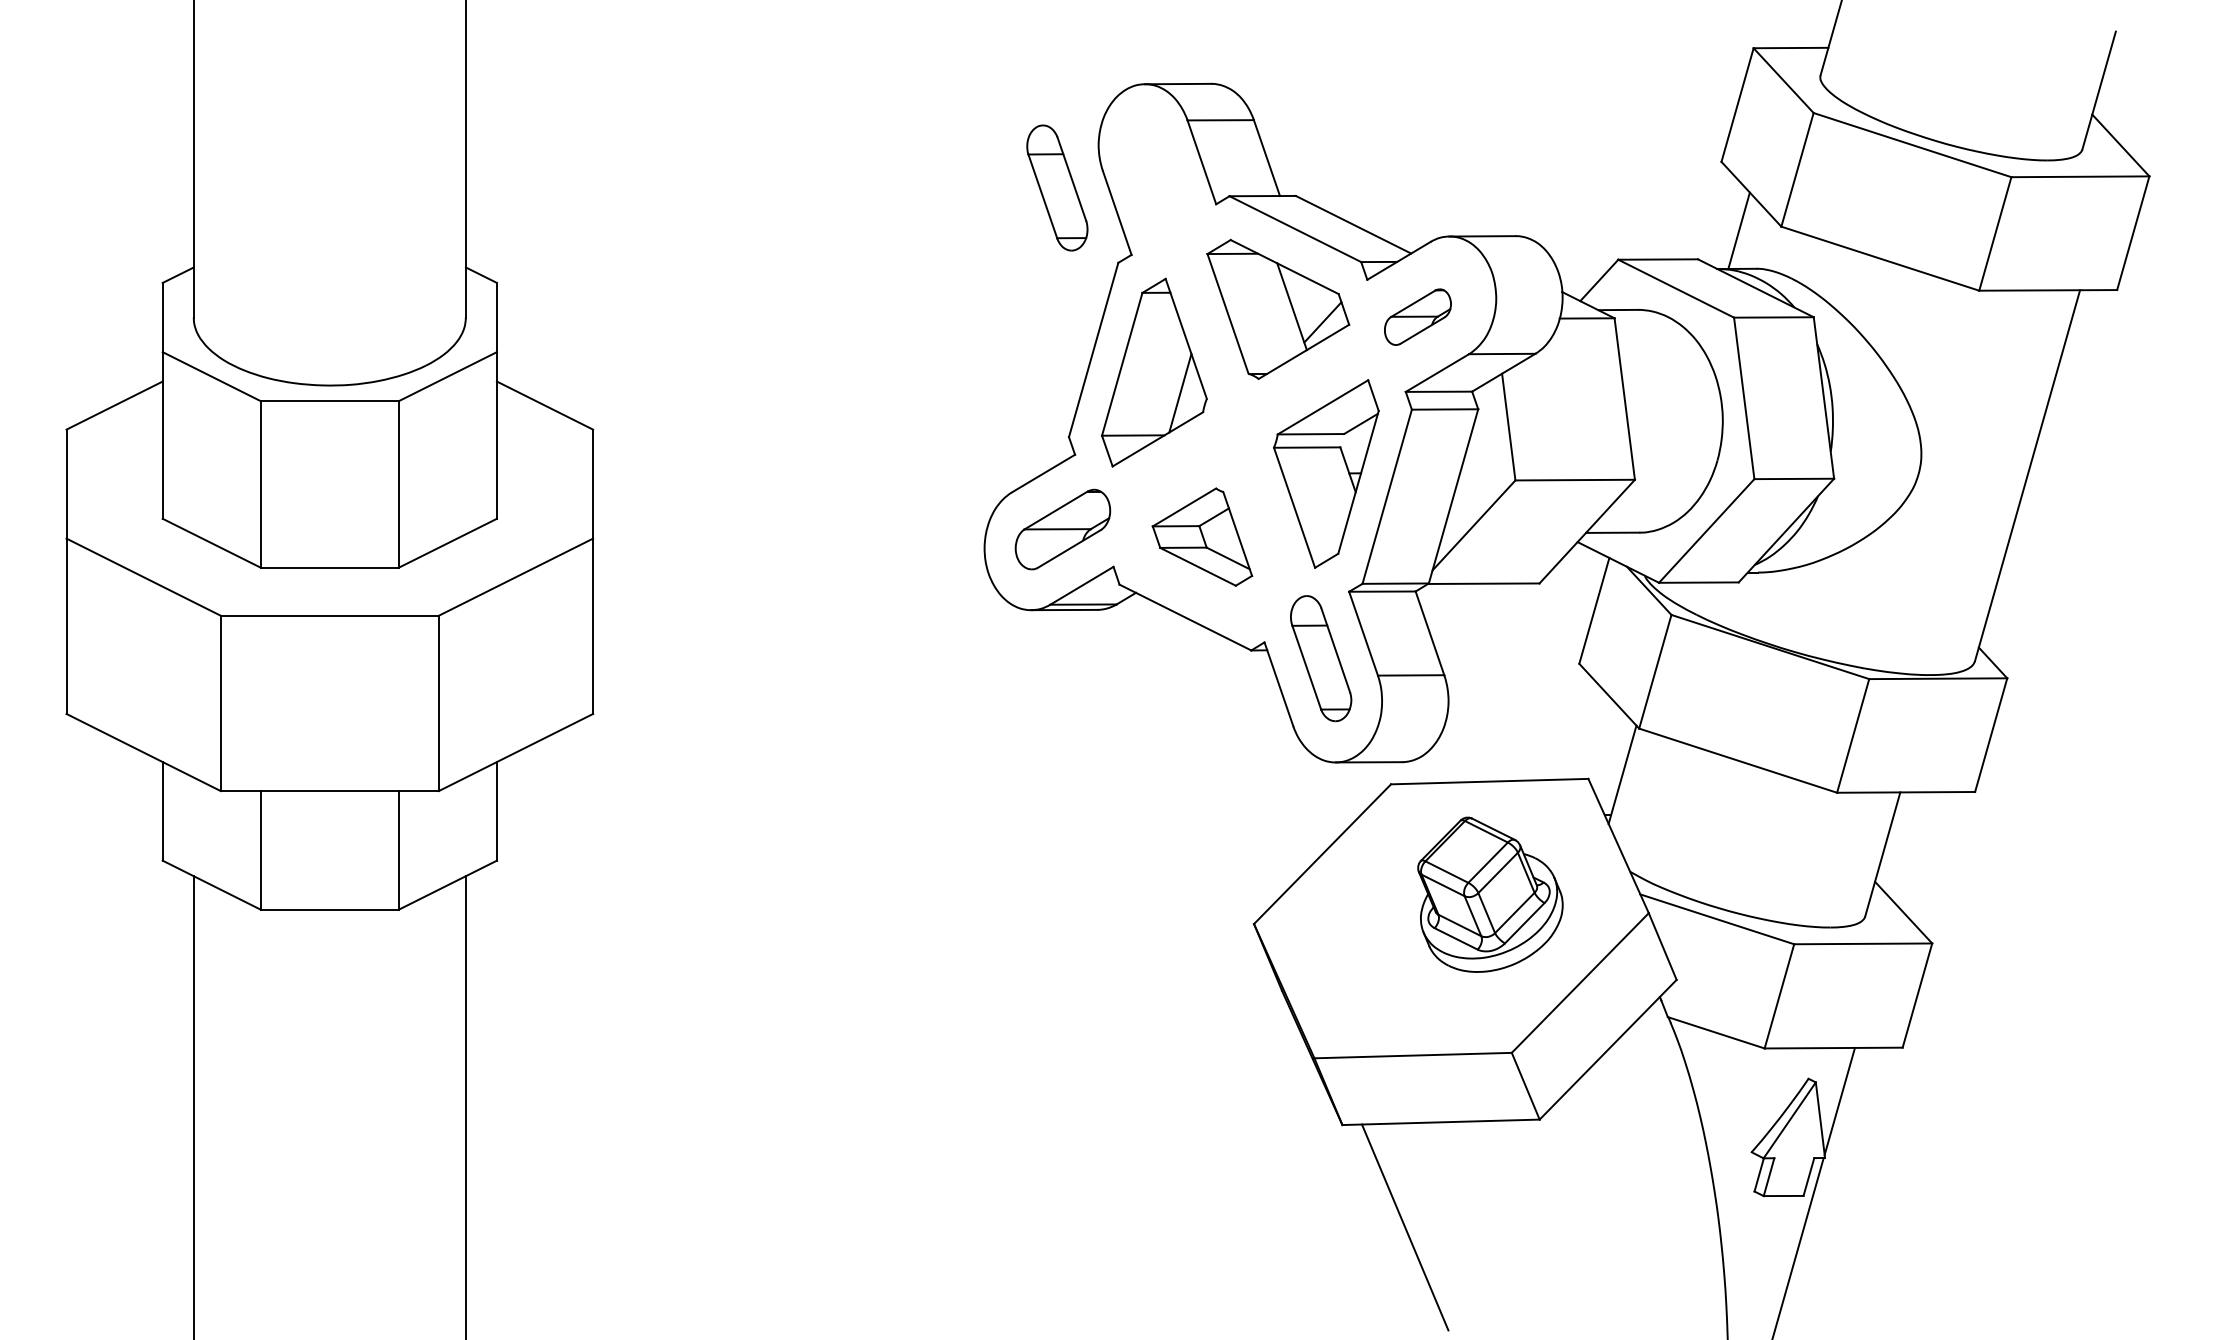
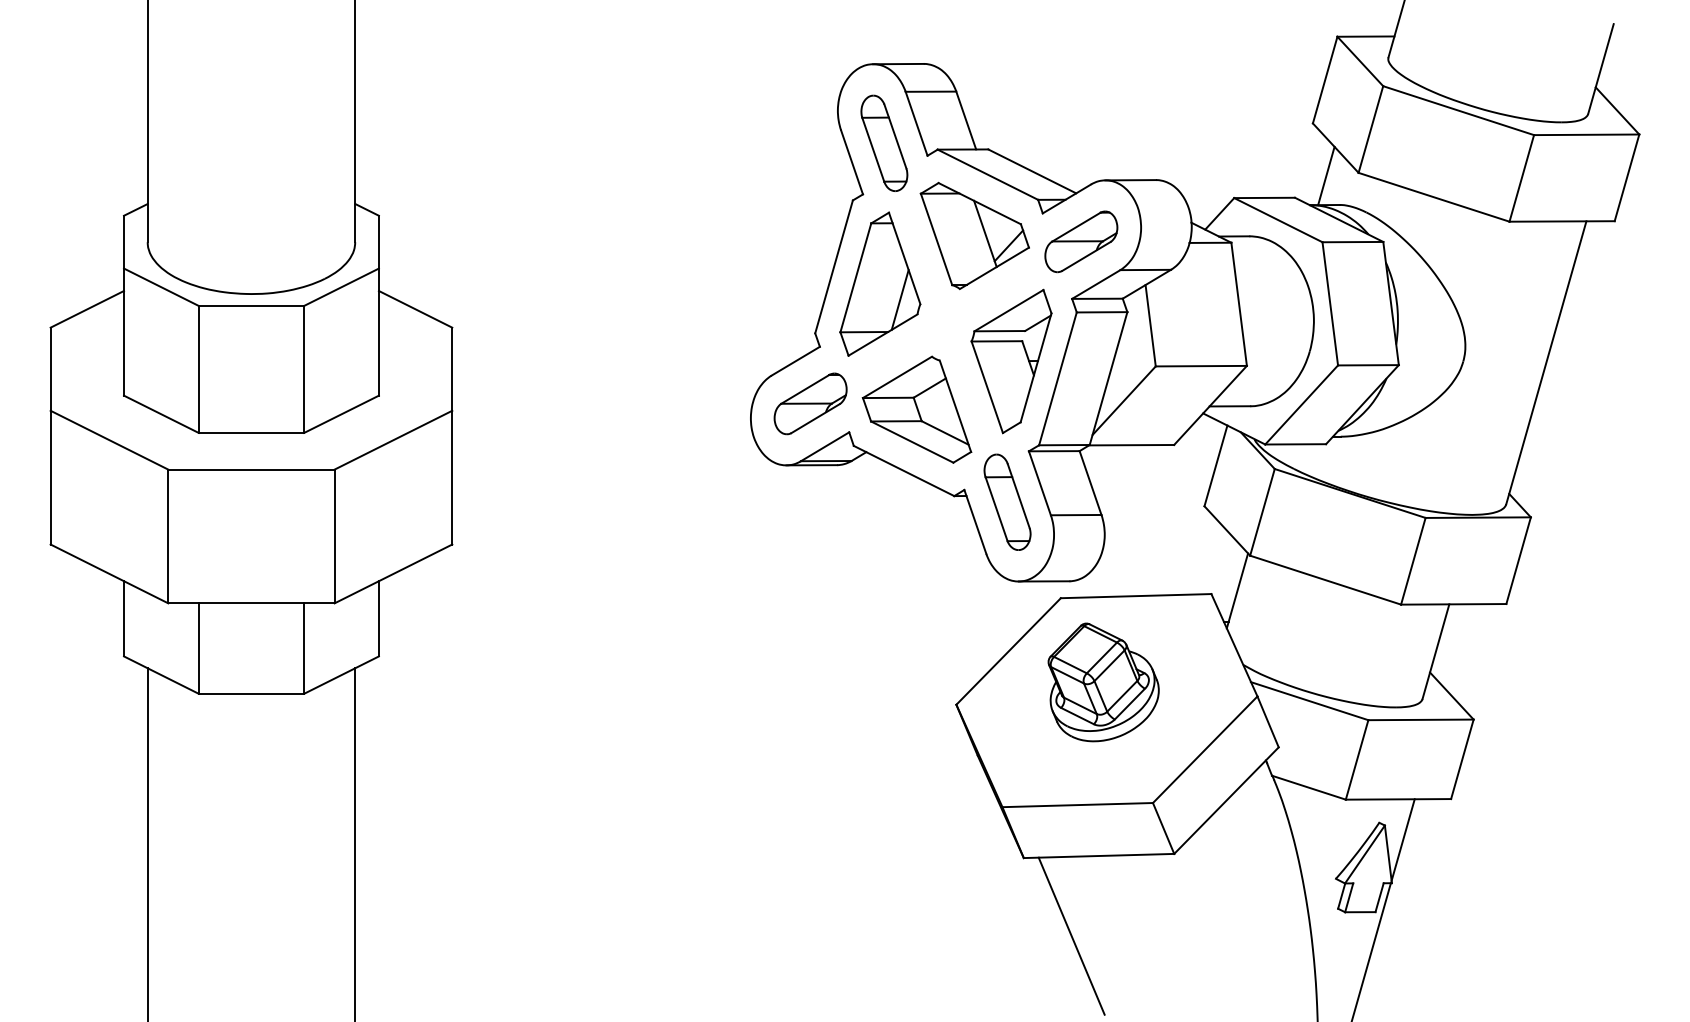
part: (1057, 186) -> (884, 142), moved
part: (1418, 316) -> (1081, 241), size x1.43
part: (1201, 536) -> (916, 409), size x1.43
part: (1490, 894) -> (1103, 682), moved

